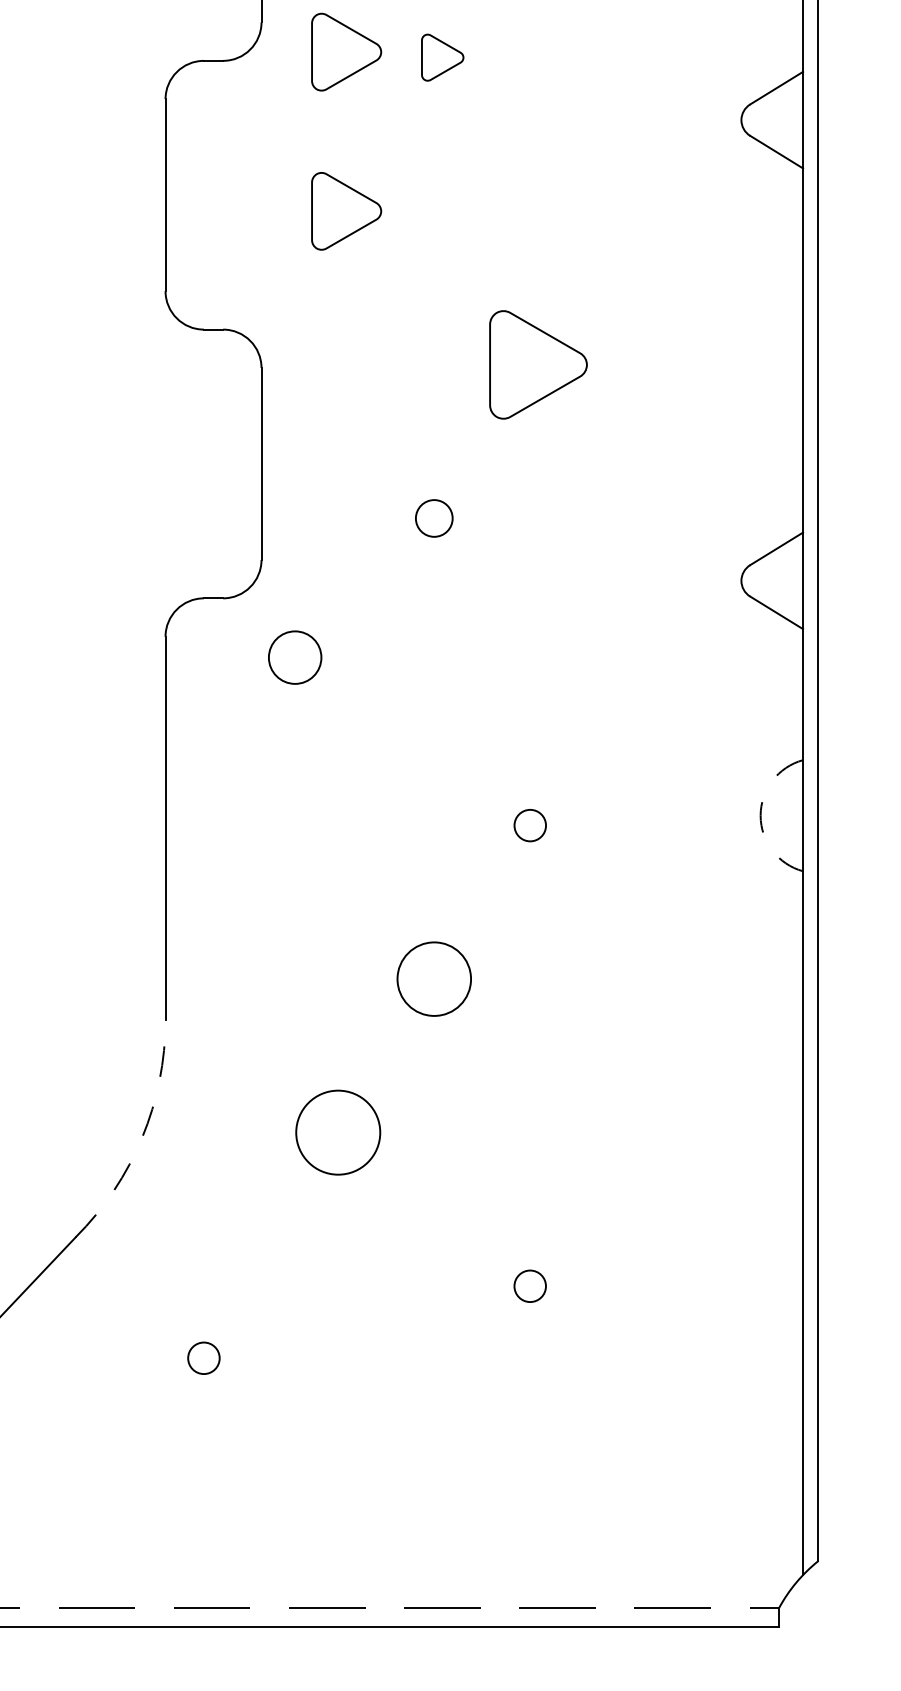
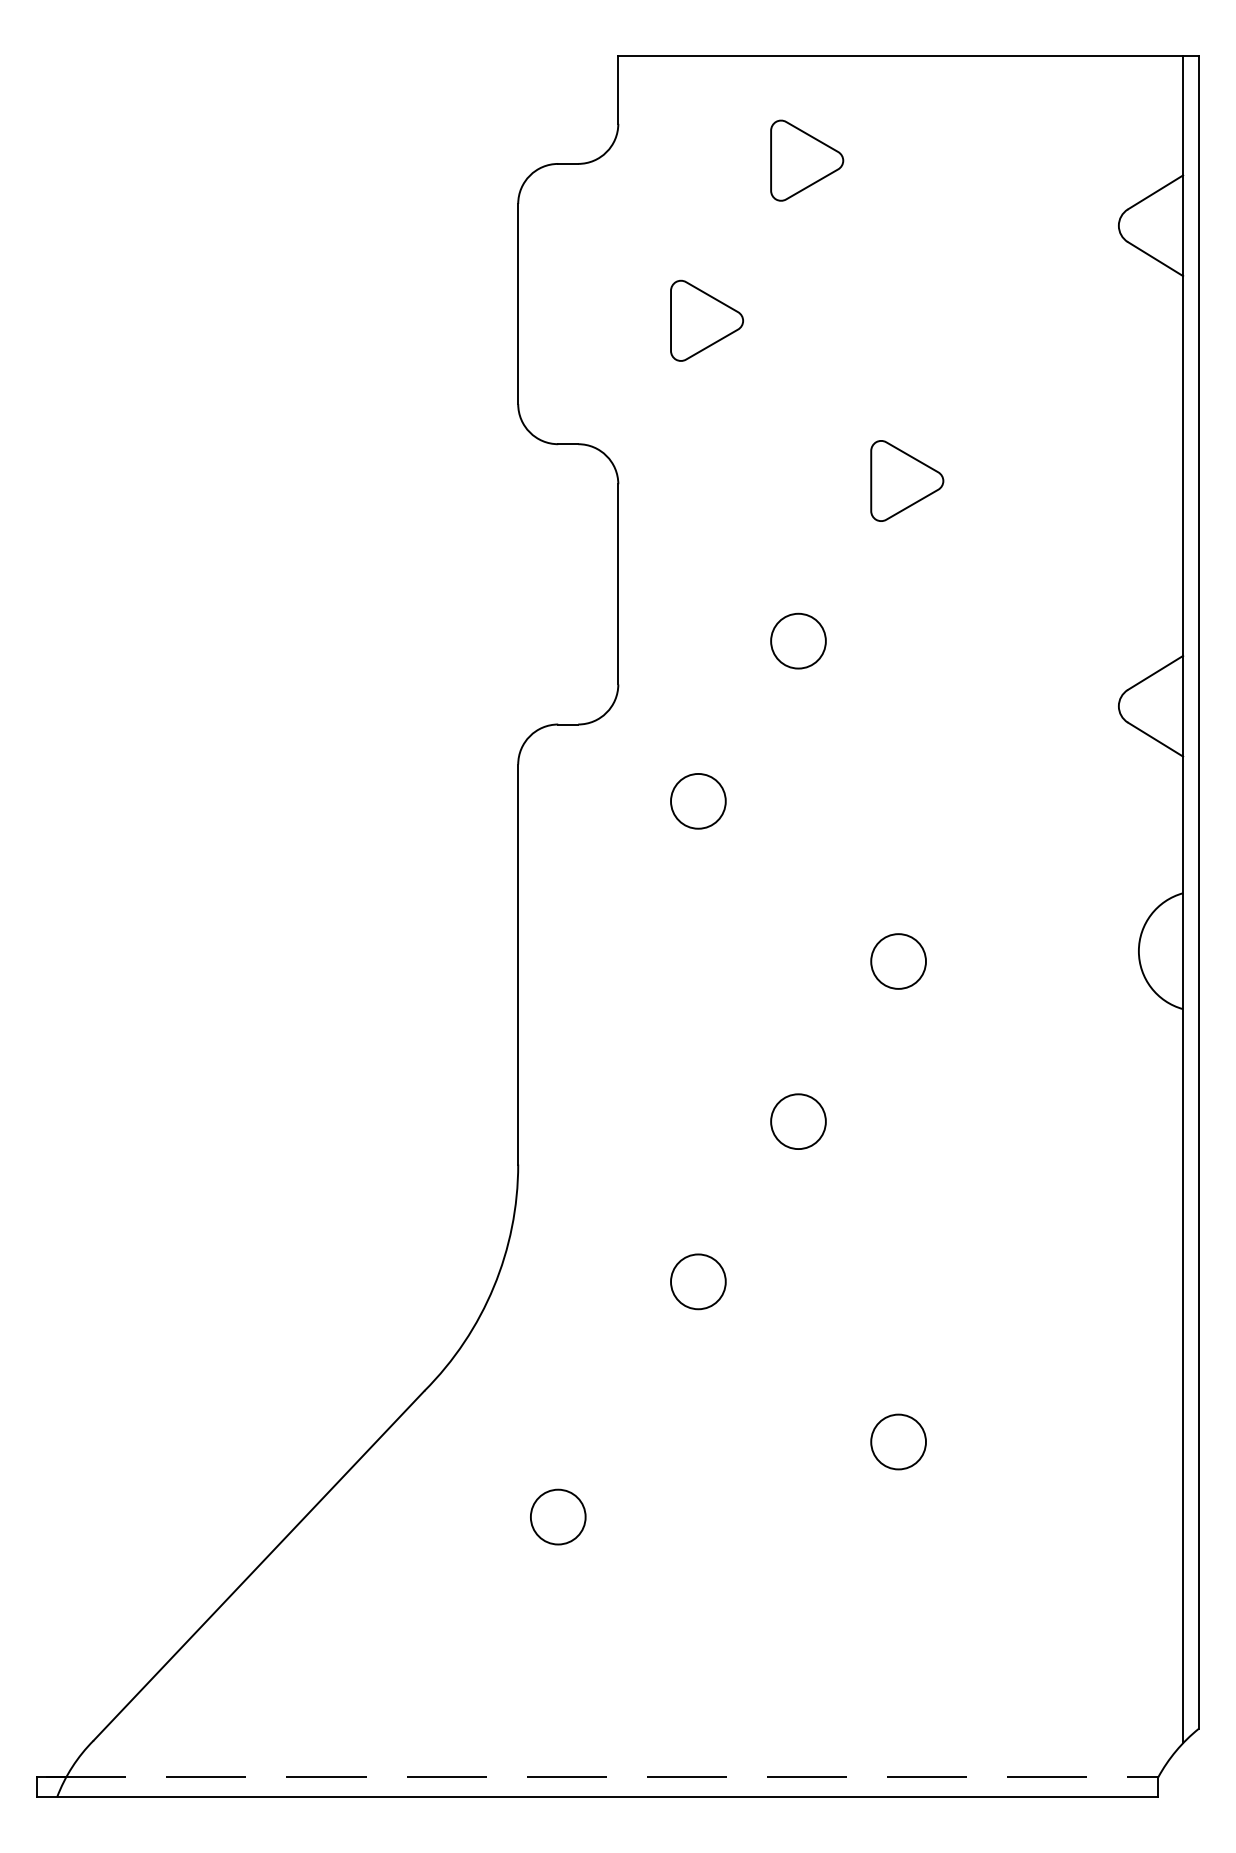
part: (346, 51) -> (706, 154), removed
part: (442, 57) -> (807, 160), size x1.67
part: (538, 364) -> (907, 480), size x0.71
circle: (434, 517) -> (798, 640), size x1.43
circle: (295, 657) -> (698, 801), moved
arc: (760, 815) -> (1138, 951), dashed -> solid
circle: (530, 825) -> (898, 961), size x1.67
circle: (434, 978) -> (798, 1121), size x0.71
circle: (338, 1132) -> (698, 1281), size x0.62
arc: (141, 1138) -> (493, 1287), dashed -> solid
circle: (530, 1285) -> (898, 1441), size x1.67
circle: (203, 1357) -> (557, 1516), size x1.67

